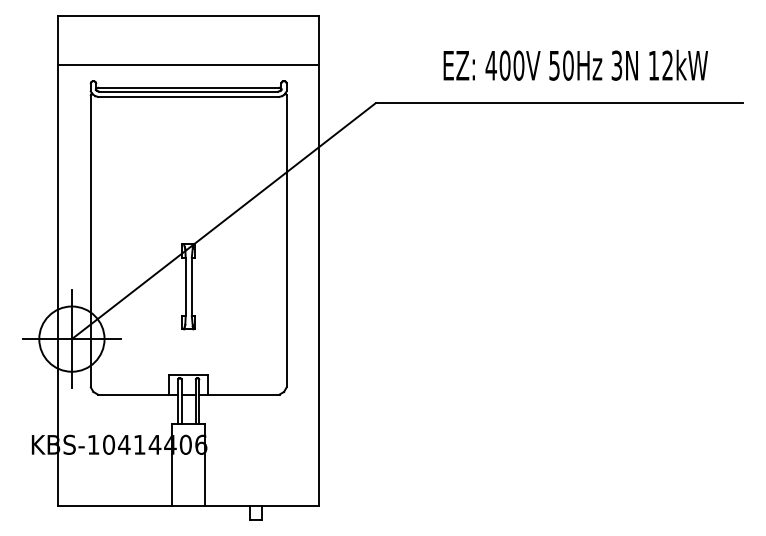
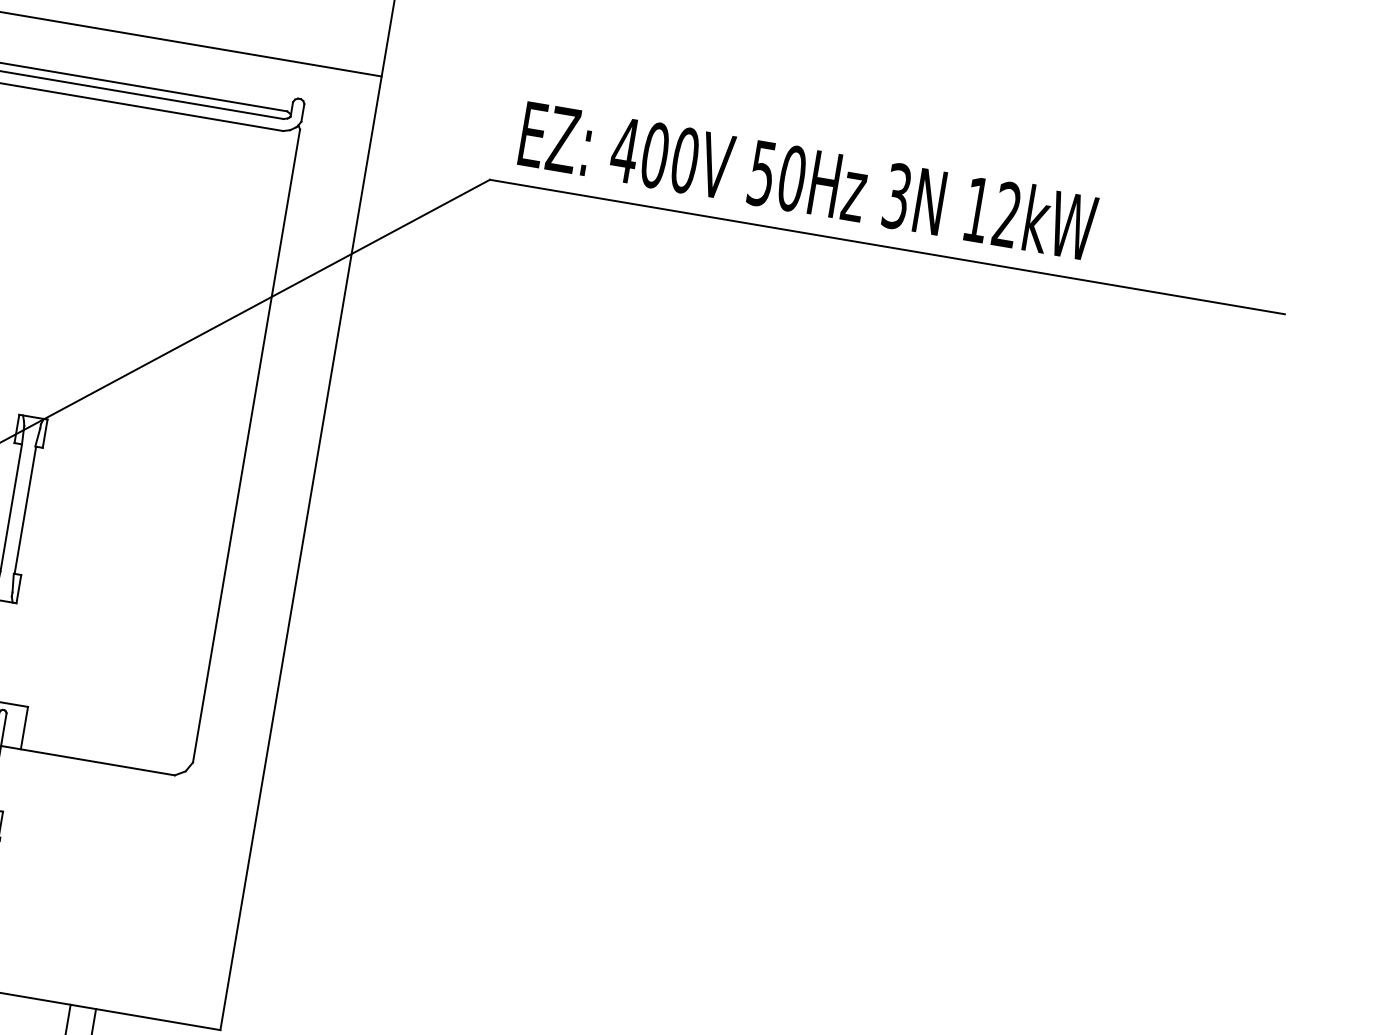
text: (575, 64) -> (807, 178), moved

